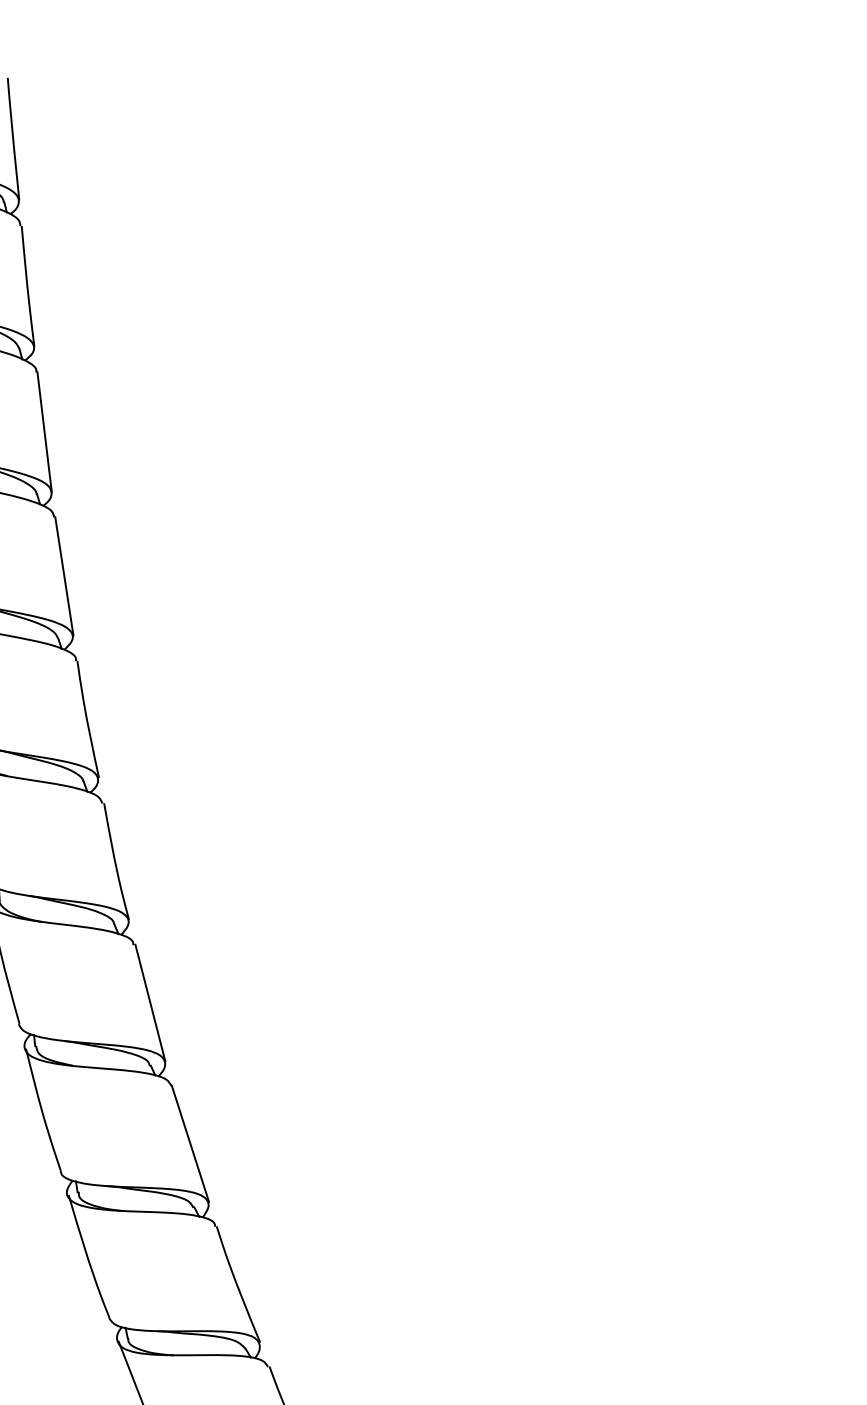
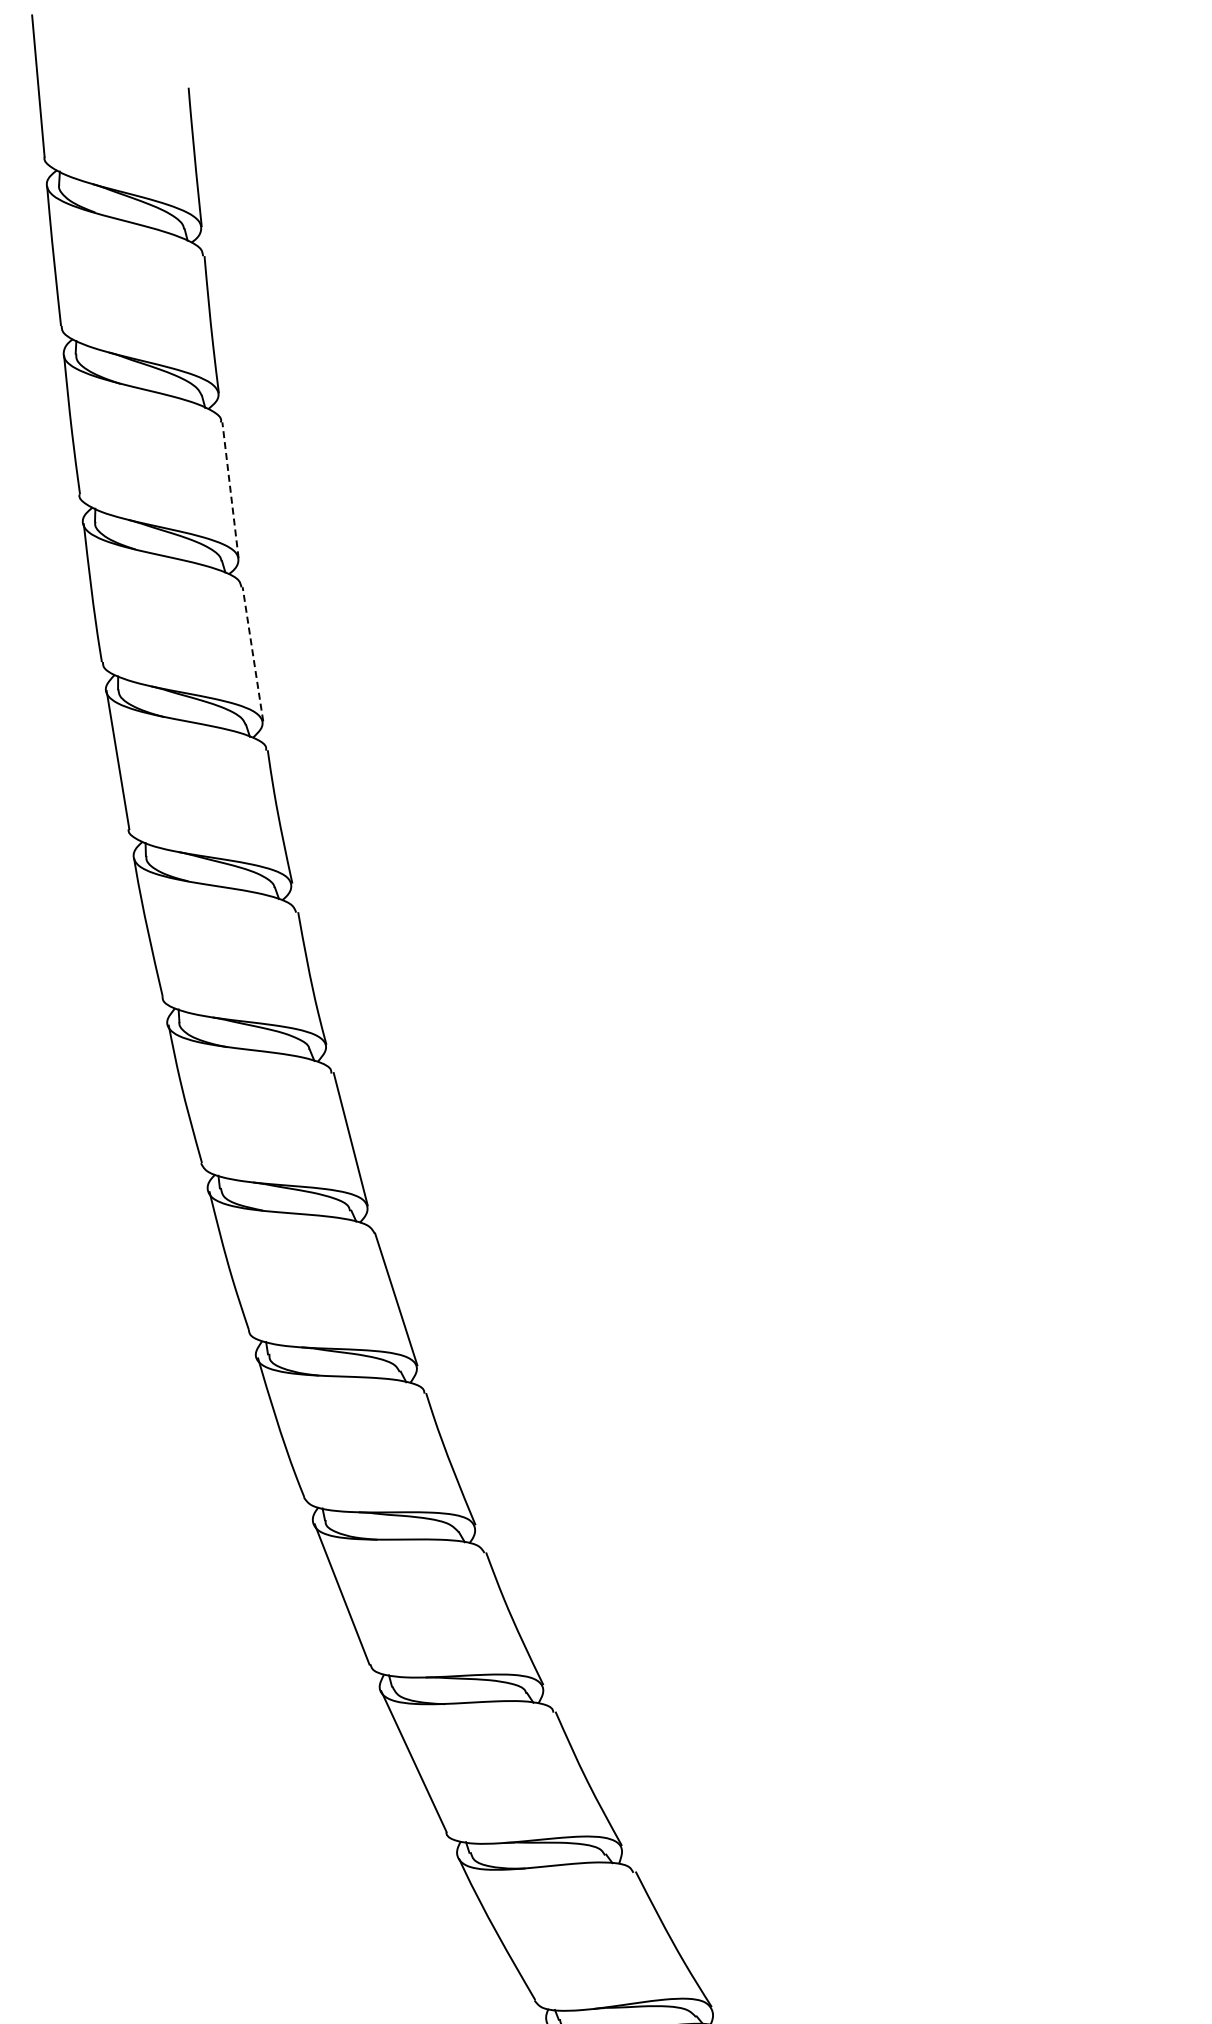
line: (44, 431) -> (230, 489), solid -> dashed
line: (63, 576) -> (252, 654), solid -> dashed

